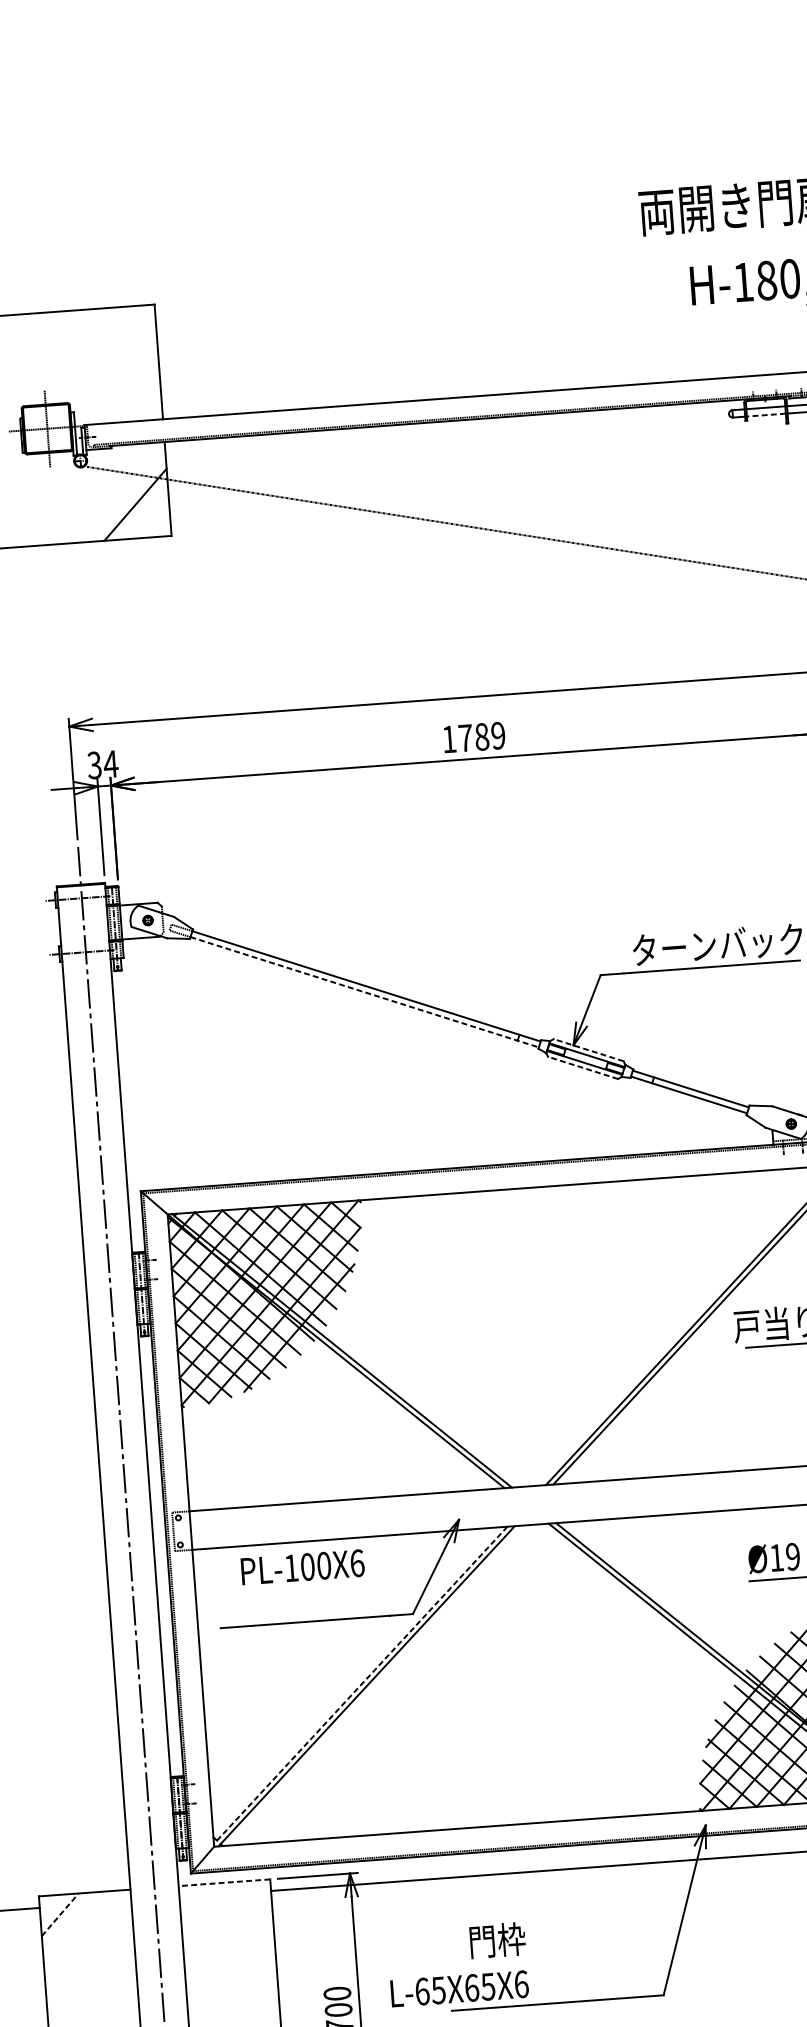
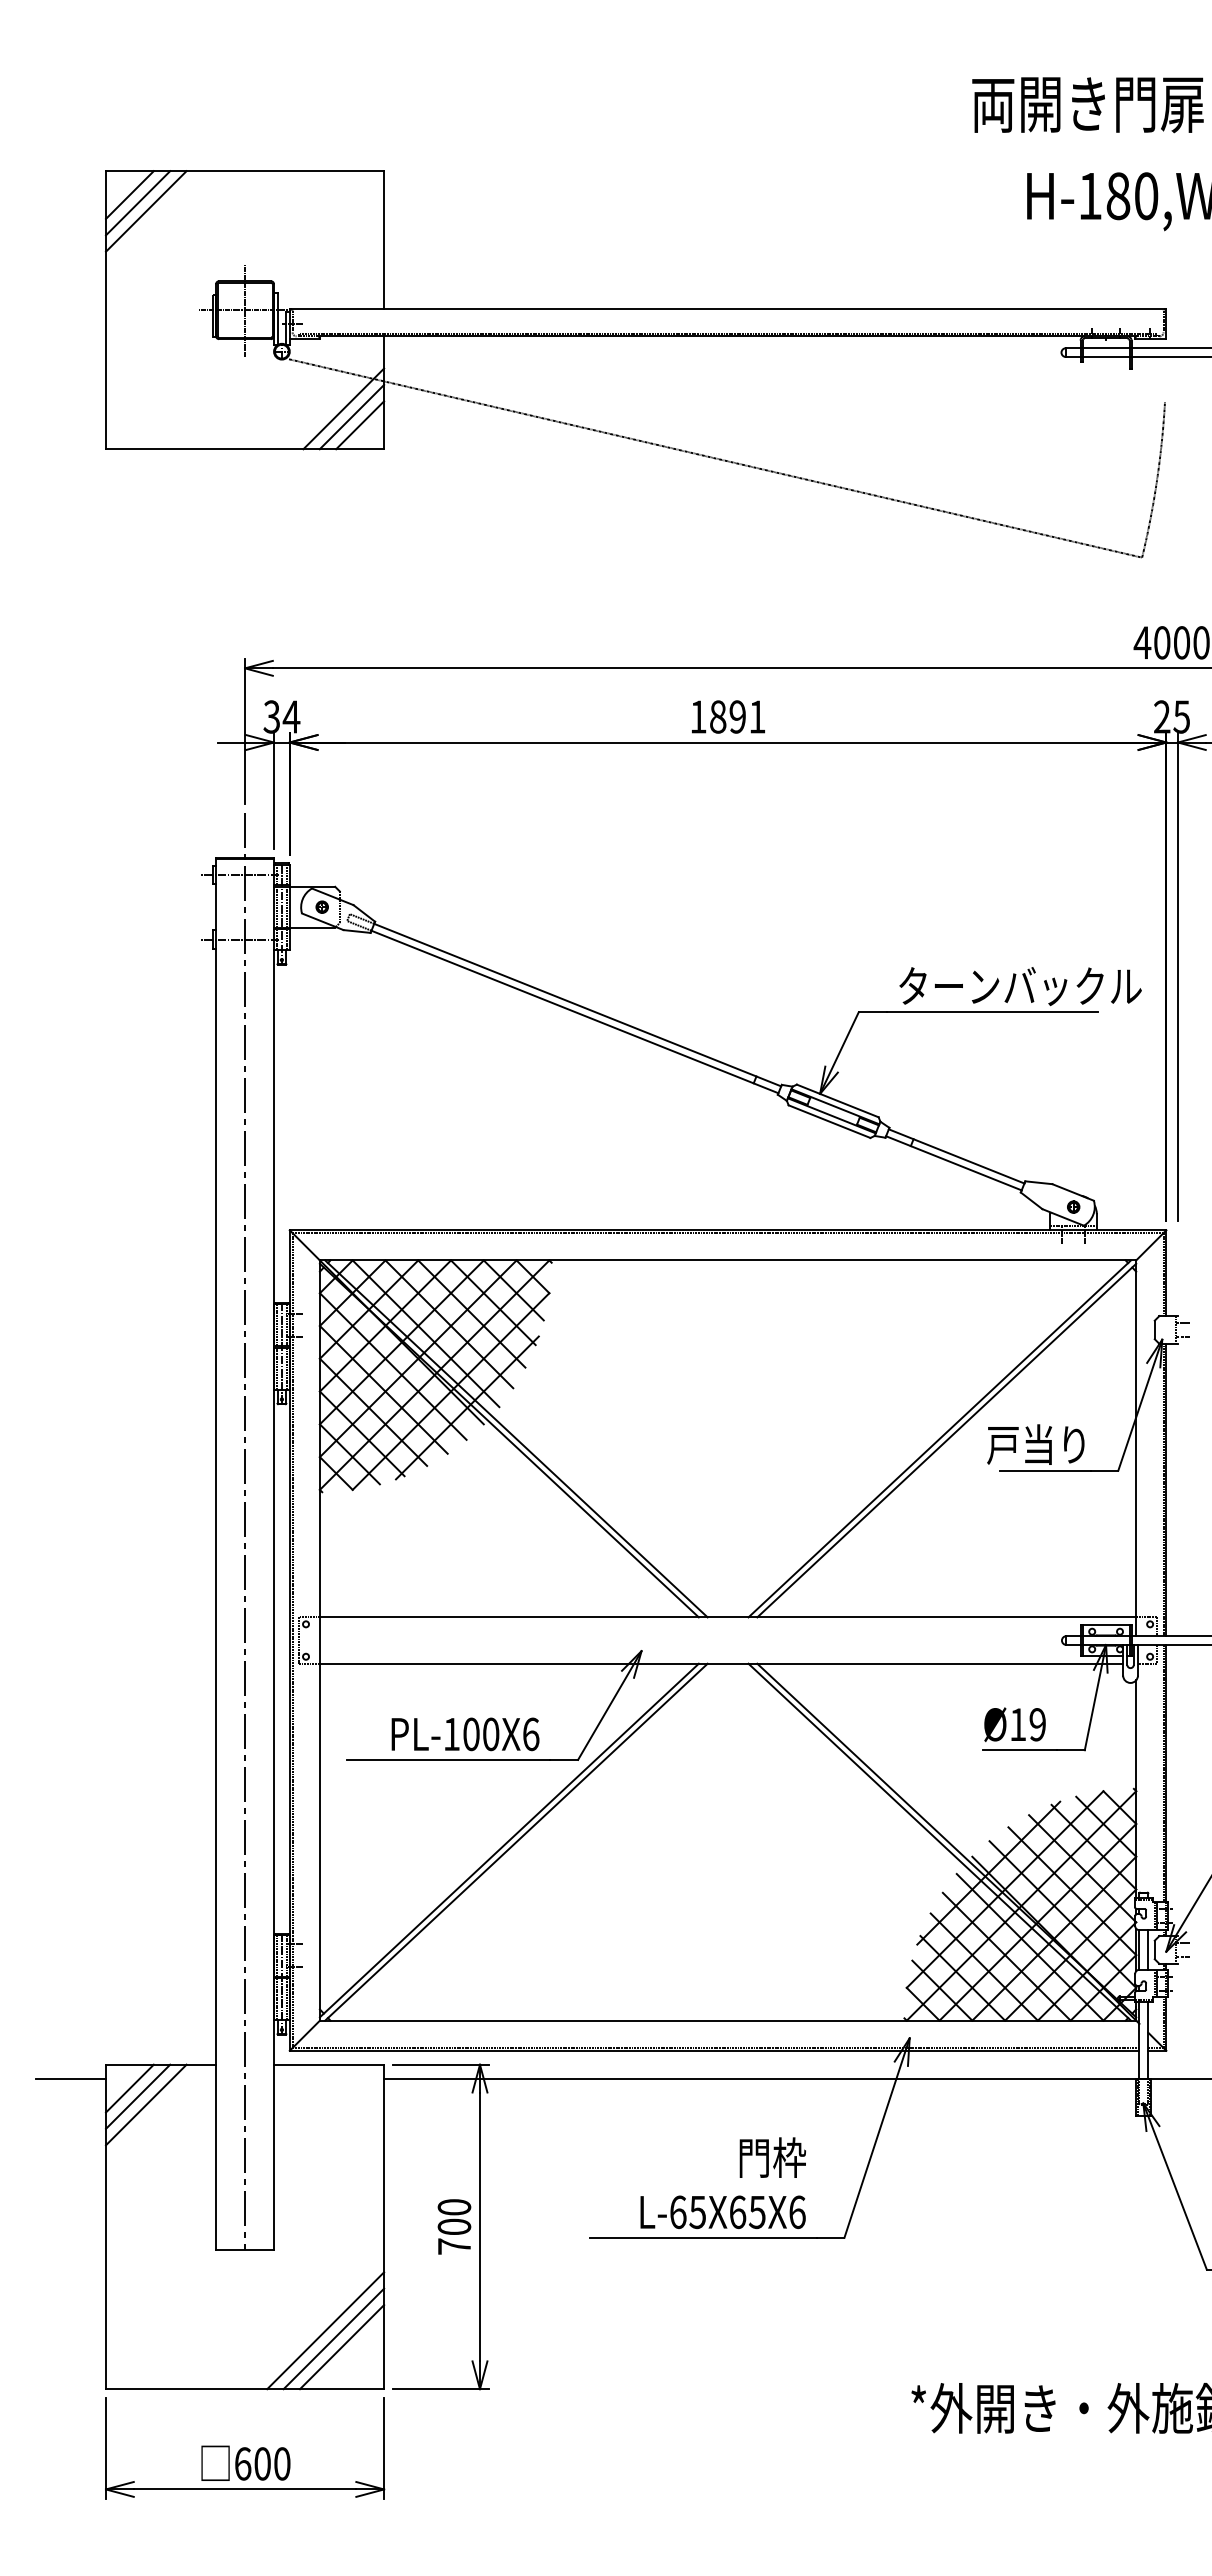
line: (765, 415) -> (1105, 357), dashed -> solid
line: (142, 510) -> (351, 416), added
line: (150, 517) -> (360, 425), added
text: (481, 736) -> (737, 716), 1789 -> 1891
line: (365, 992) -> (575, 1012), dashed -> solid
line: (588, 1049) -> (837, 1100), dashed -> solid
line: (583, 1067) -> (829, 1121), dashed -> solid
text: (302, 1567) -> (465, 1734), moved
line: (360, 1685) -> (509, 1840), dashed -> solid
line: (223, 1882) -> (328, 2064), dashed -> solid
line: (59, 1914) -> (129, 2088), dashed -> solid
line: (67, 1920) -> (138, 2096), added
line: (75, 1927) -> (146, 2104), added
text: (457, 1964) -> (722, 2183), moved

